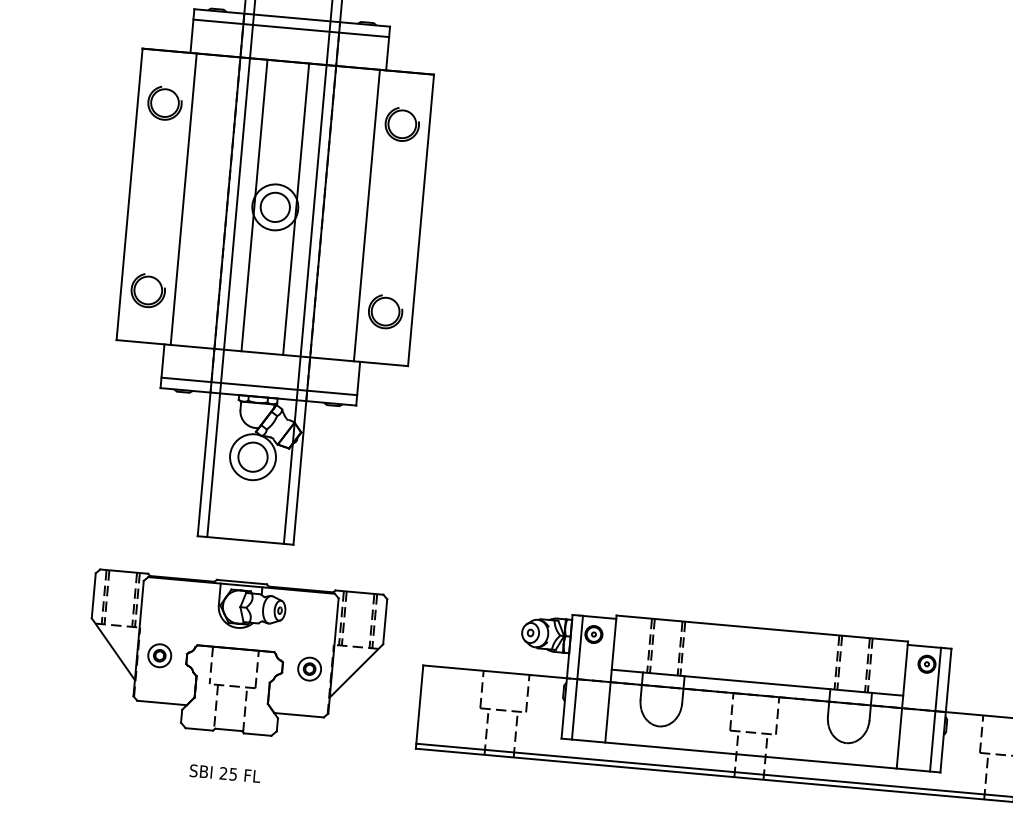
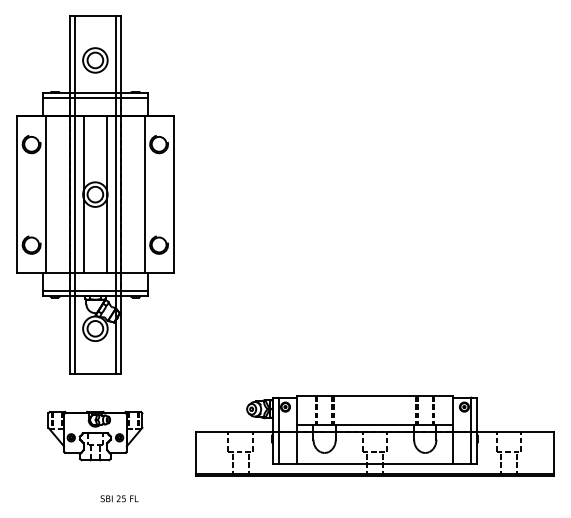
part: (235, 655) -> (95, 435), size x0.6
text: (225, 773) -> (119, 498), moved

